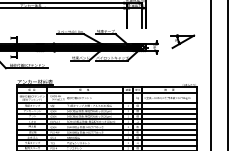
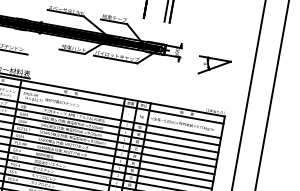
part: (182, 41) -> (213, 66), moved

